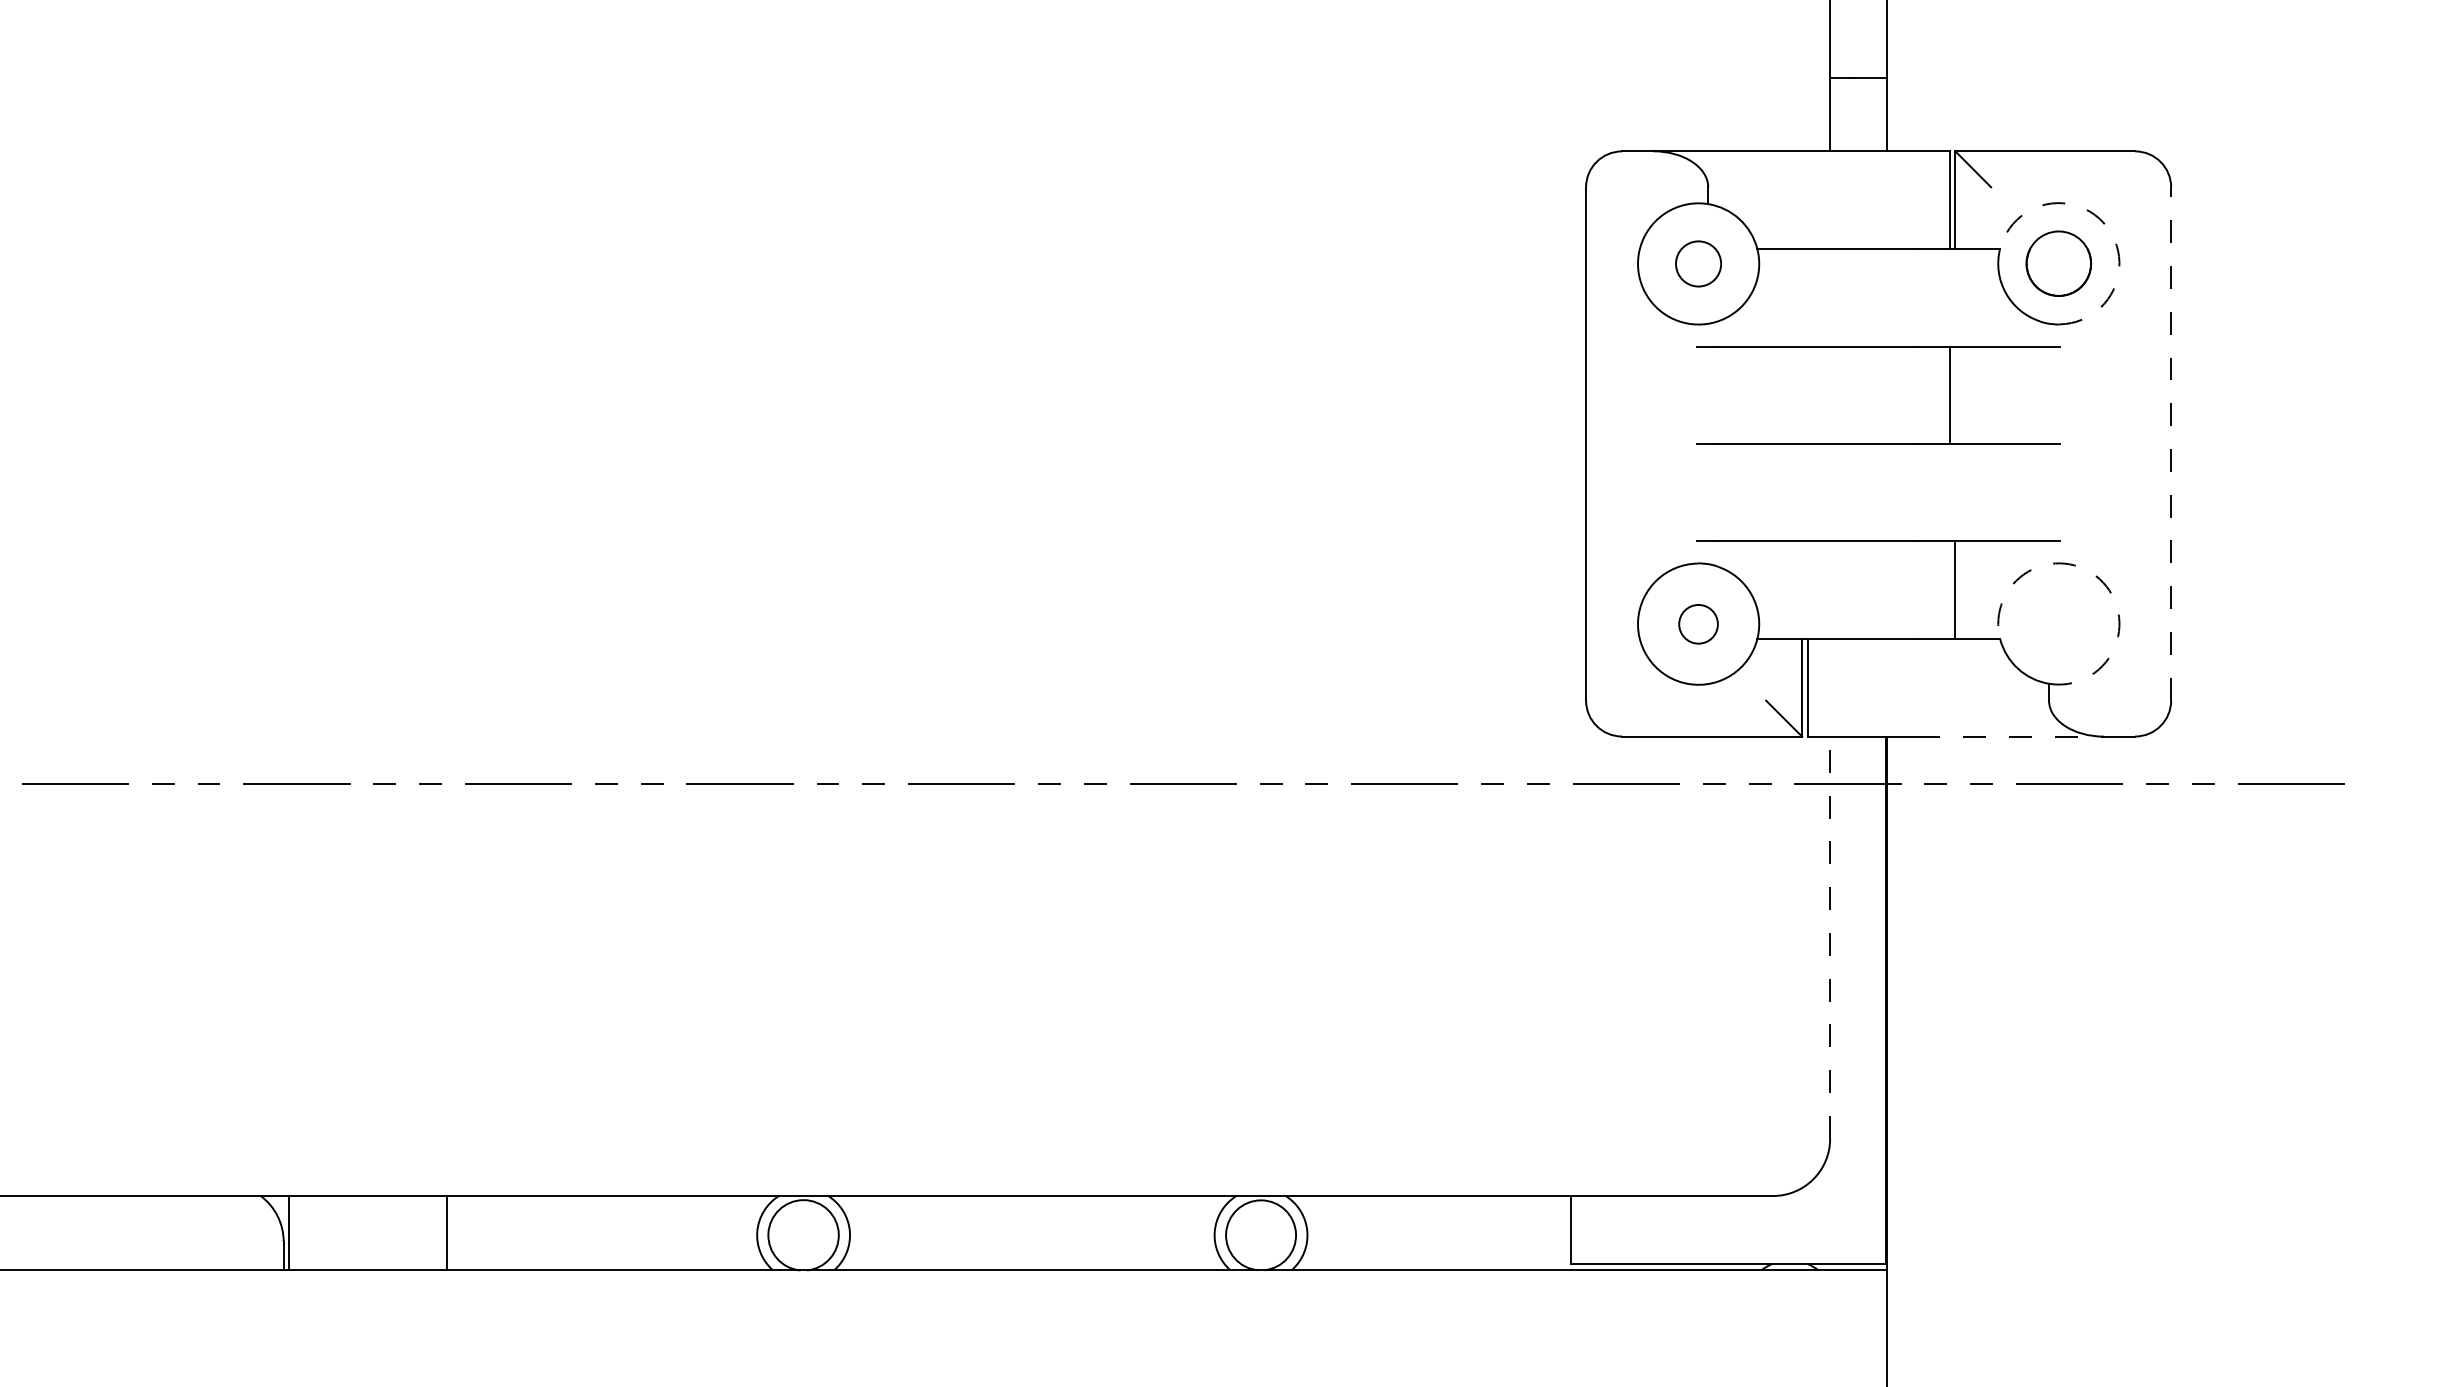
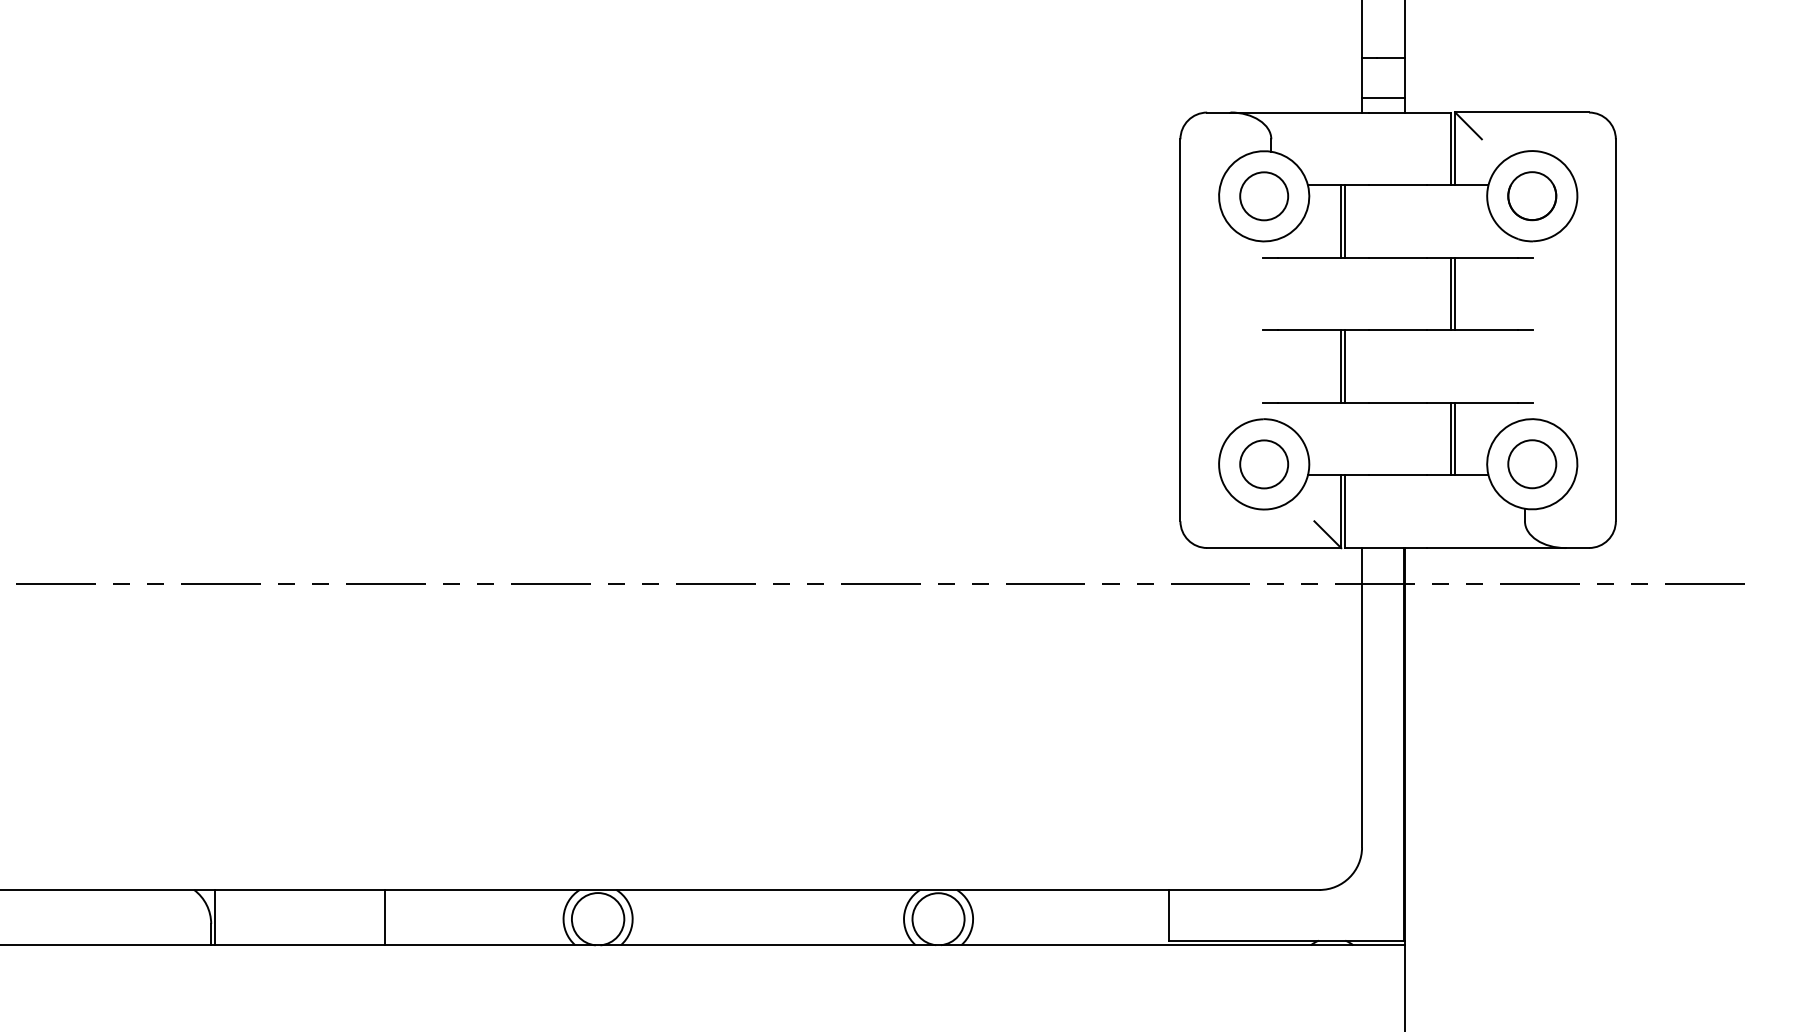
line: (1858, 132) -> (1383, 98), added
arc: (2106, 226) -> (1567, 168), dashed -> solid
circle: (1698, 263) -> (1264, 195), size x1.43
line: (1802, 297) -> (1341, 221), added
line: (1807, 297) -> (1345, 221), added
line: (1955, 394) -> (1455, 293), added
line: (2171, 443) -> (1616, 329), dashed -> solid
line: (1802, 492) -> (1341, 366), added
line: (1807, 492) -> (1345, 366), added
arc: (2099, 579) -> (1562, 431), dashed -> solid
line: (1949, 590) -> (1450, 439), added
circle: (2058, 623) -> (1532, 463), added
circle: (1698, 624) -> (1264, 464), size x1.67
line: (2011, 736) -> (1497, 548), dashed -> solid
line: (1830, 937) -> (1362, 697), dashed -> solid
line: (446, 1233) -> (385, 917), moved

